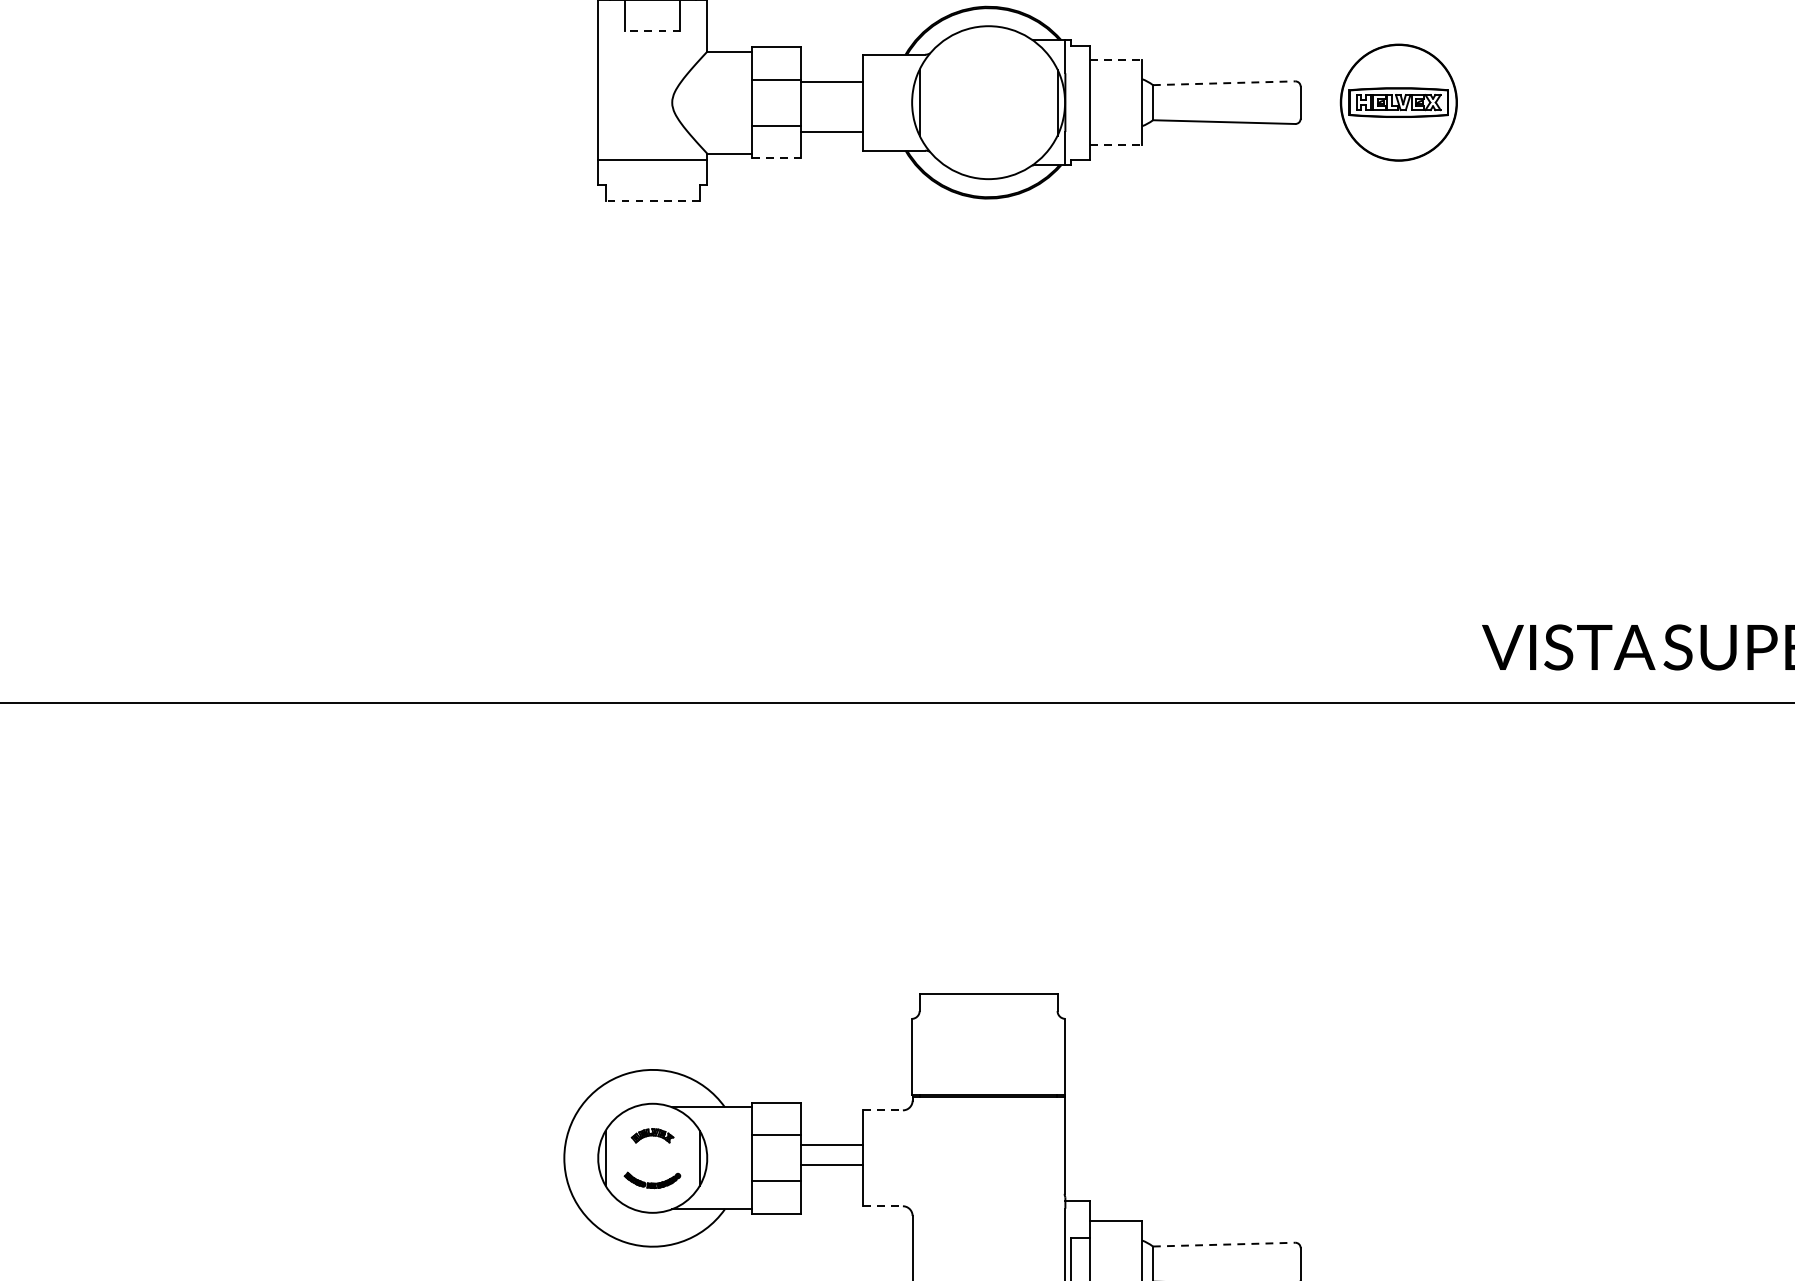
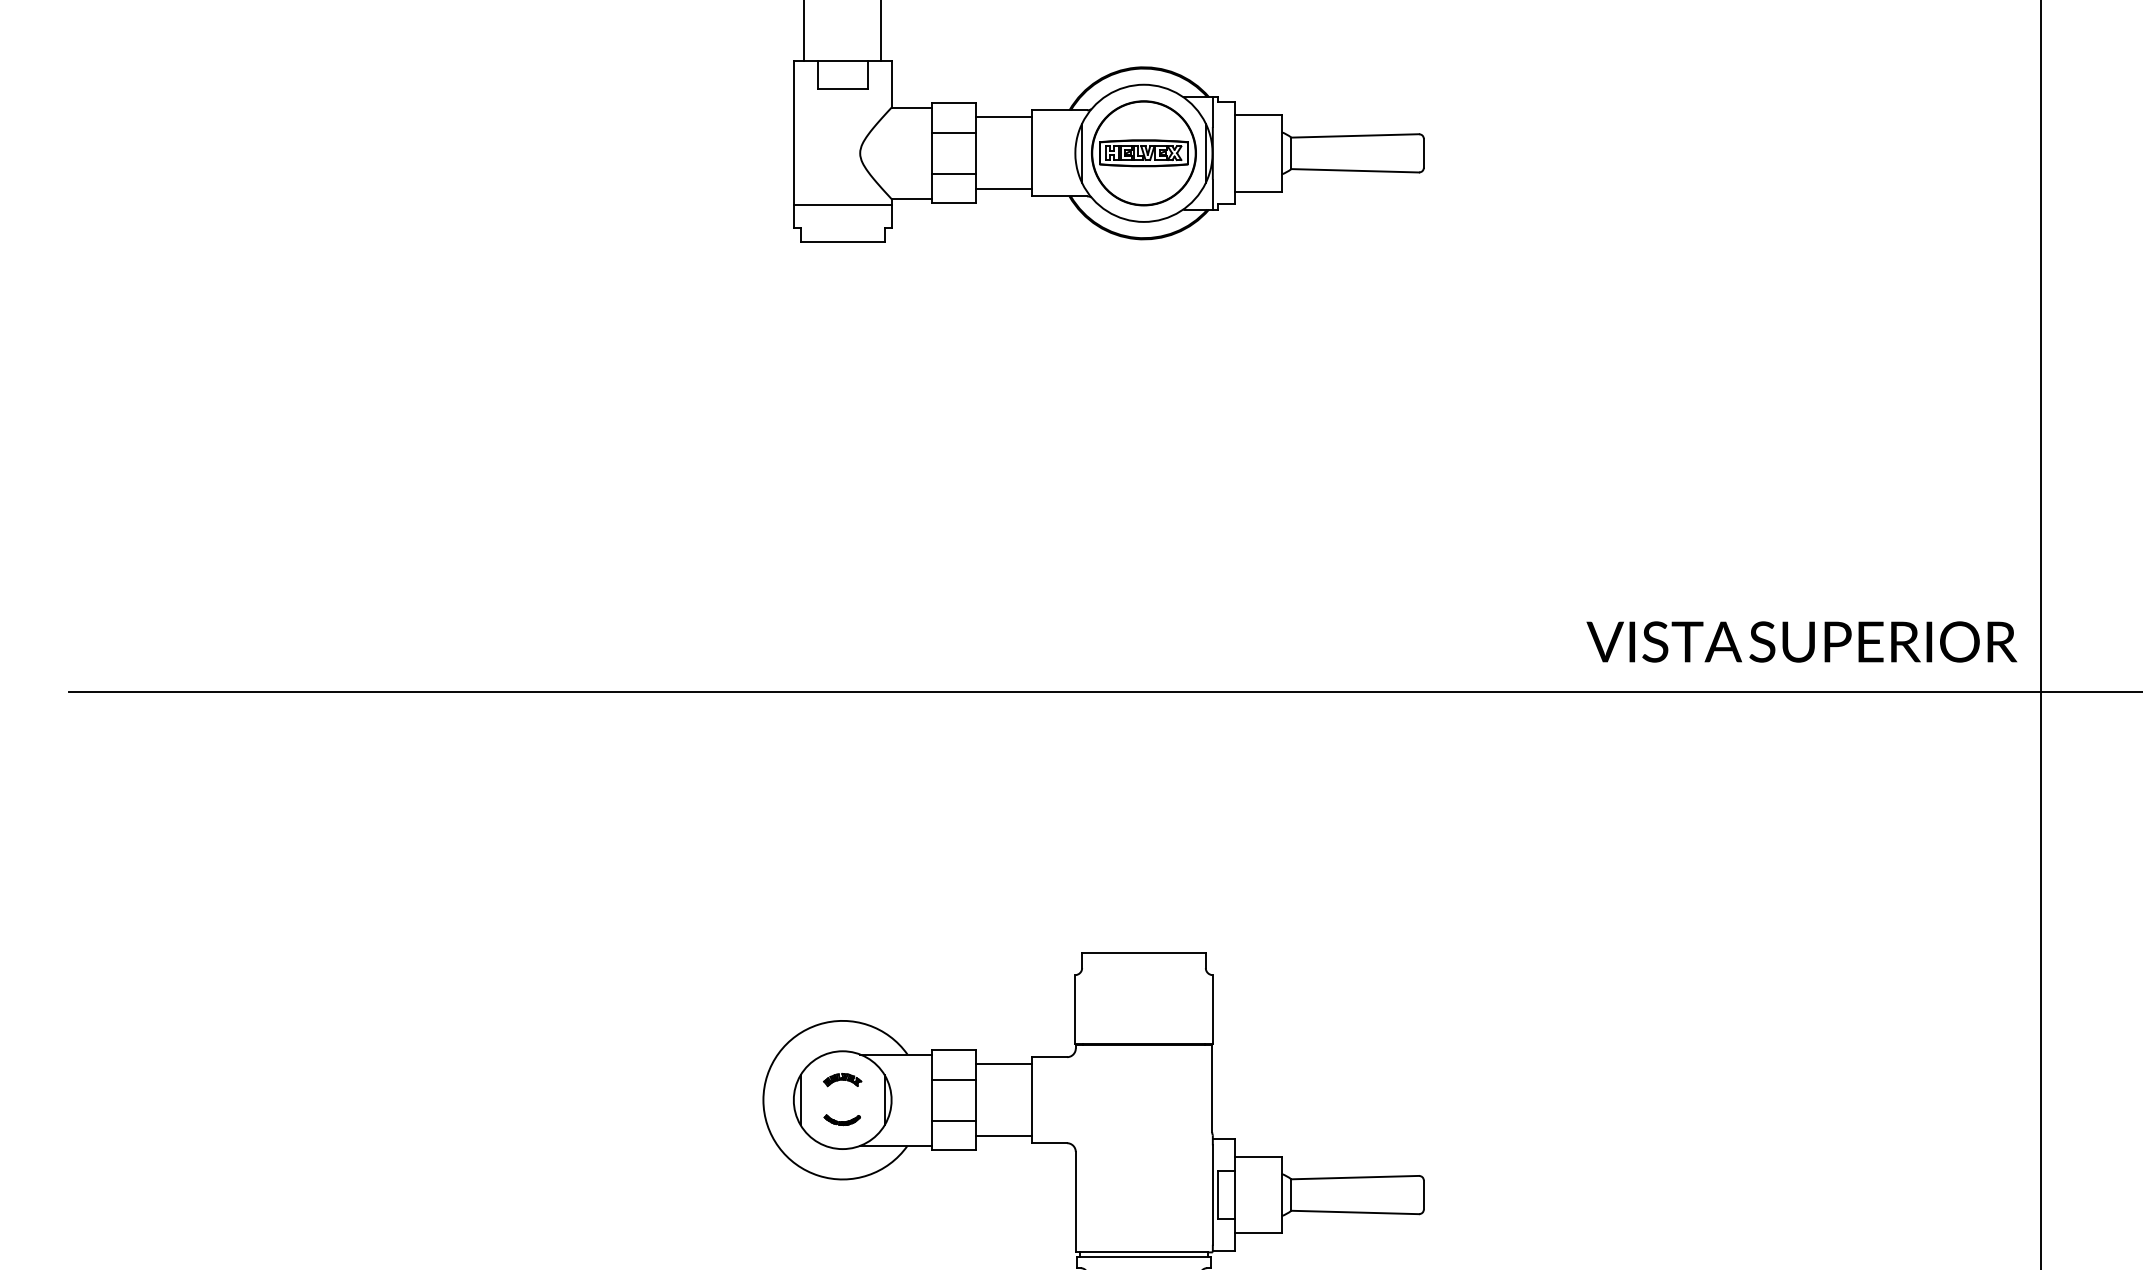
line: (652, 31) -> (842, 89), dashed -> solid
line: (1116, 59) -> (1258, 114), dashed -> solid
line: (831, 81) -> (1003, 189), moved
line: (1224, 82) -> (1355, 135), dashed -> solid
part: (1398, 102) -> (1143, 153), moved
line: (831, 131) -> (1003, 117), moved
line: (1116, 145) -> (1258, 191), dashed -> solid
line: (776, 158) -> (953, 203), dashed -> solid
line: (652, 200) -> (842, 241), dashed -> solid
line: (883, 1110) -> (1049, 1057), dashed -> solid
line: (831, 1145) -> (1003, 1136), moved
line: (831, 1165) -> (1003, 1064), moved
part: (651, 1180) -> (841, 1120), size x0.71
line: (883, 1206) -> (1049, 1143), dashed -> solid
line: (1224, 1244) -> (1355, 1177), dashed -> solid

